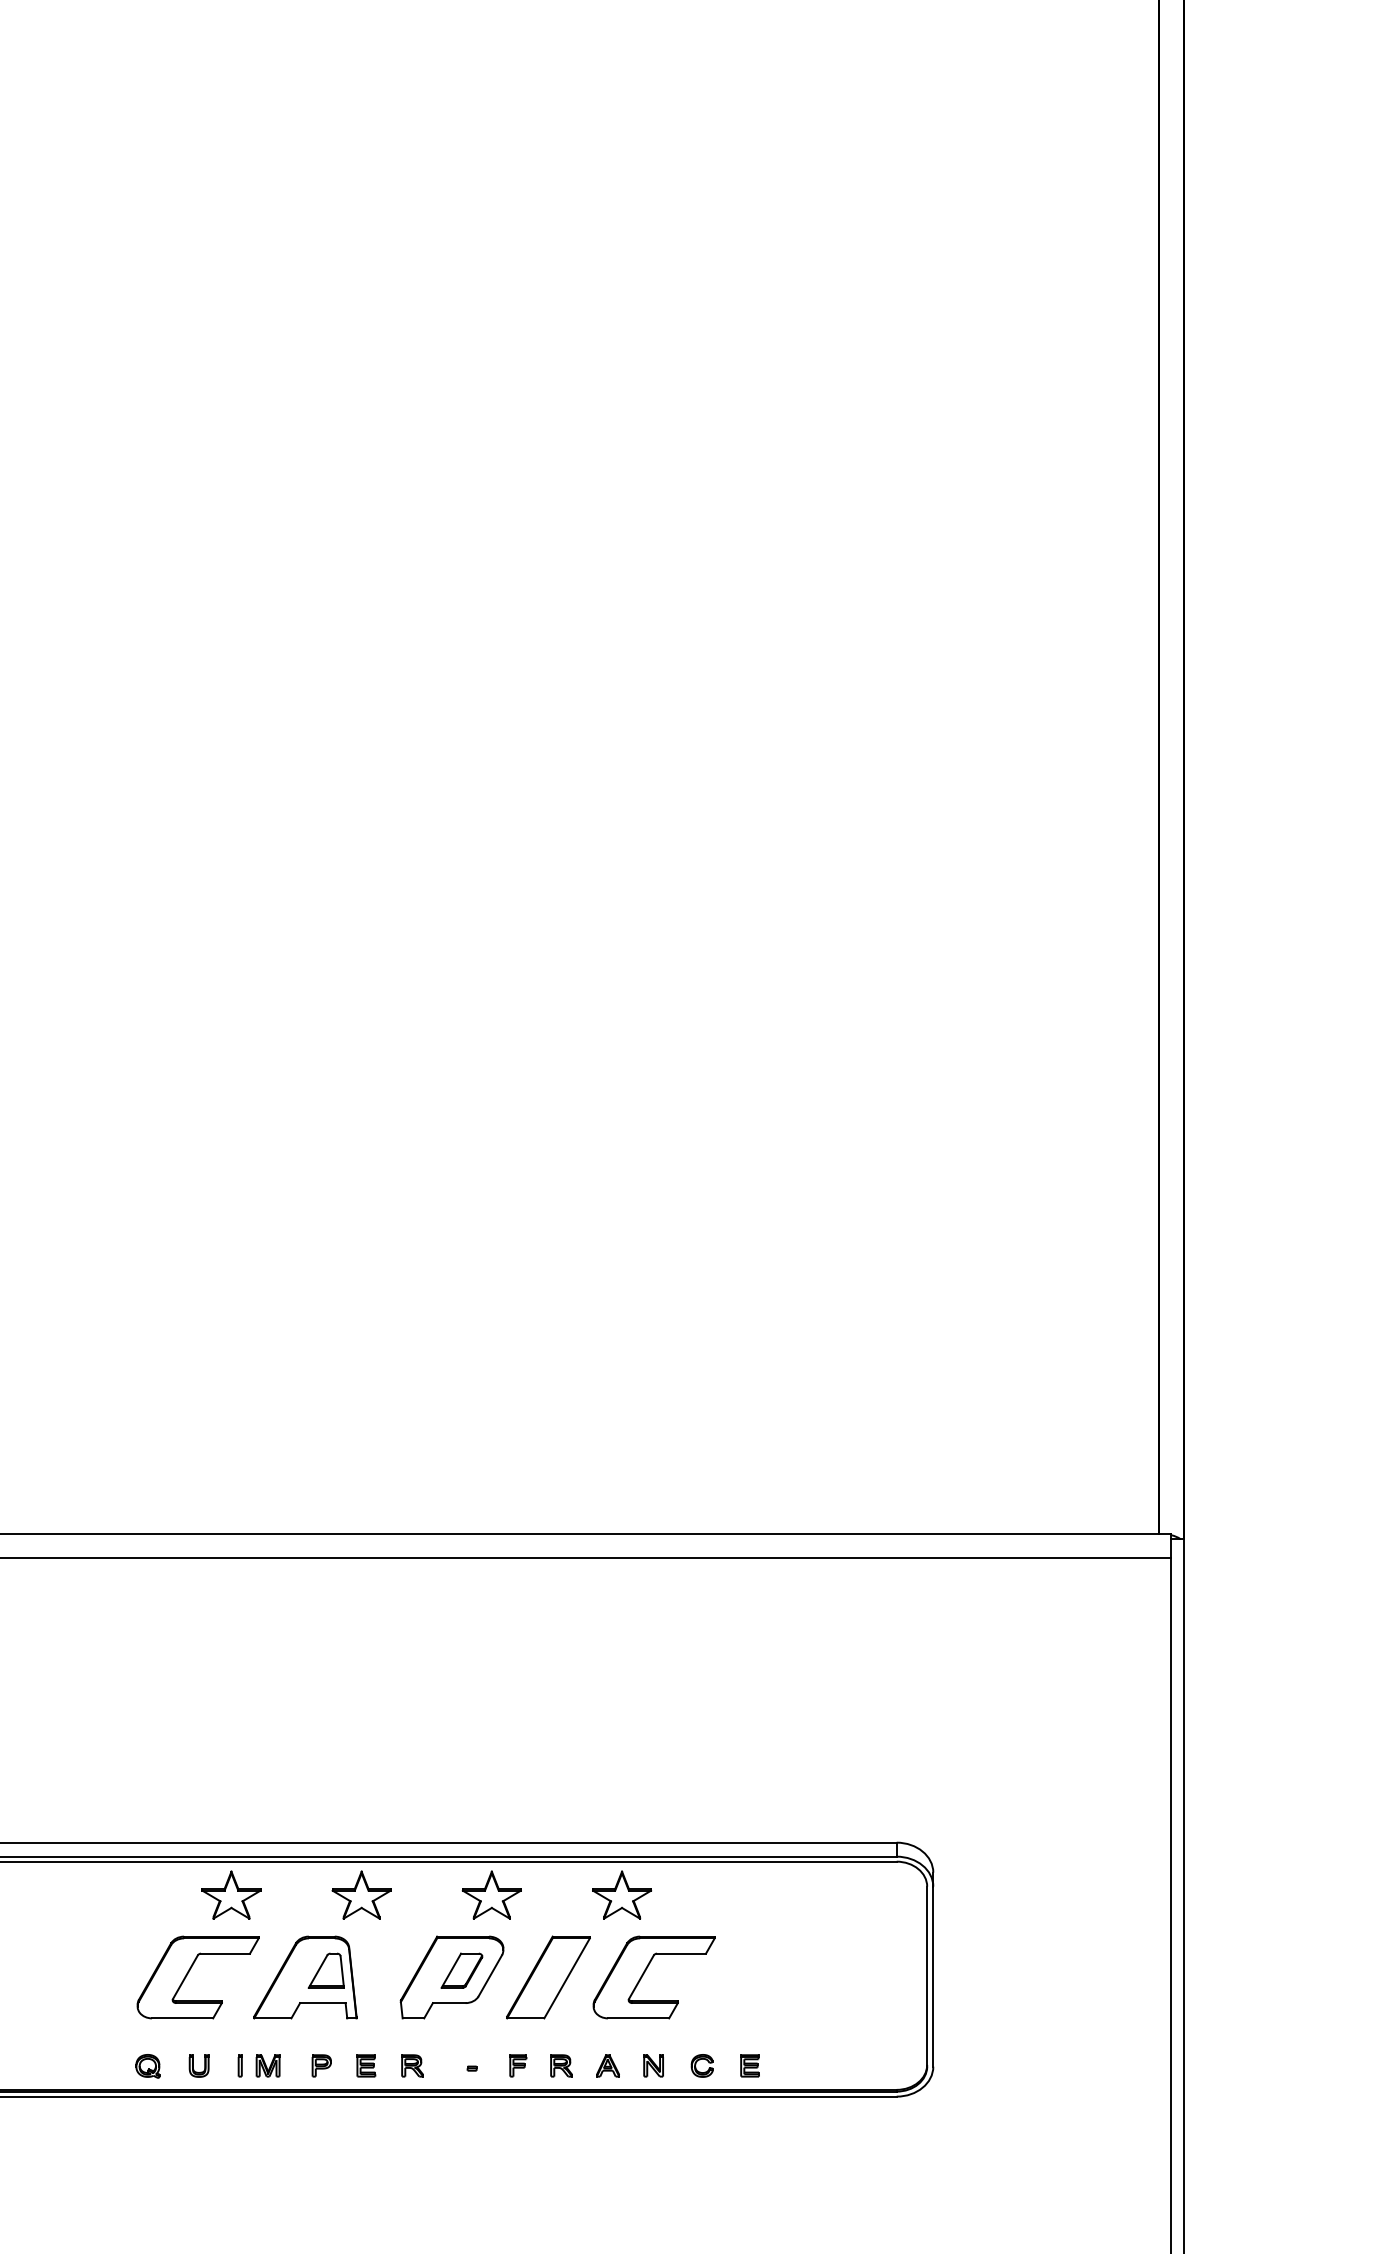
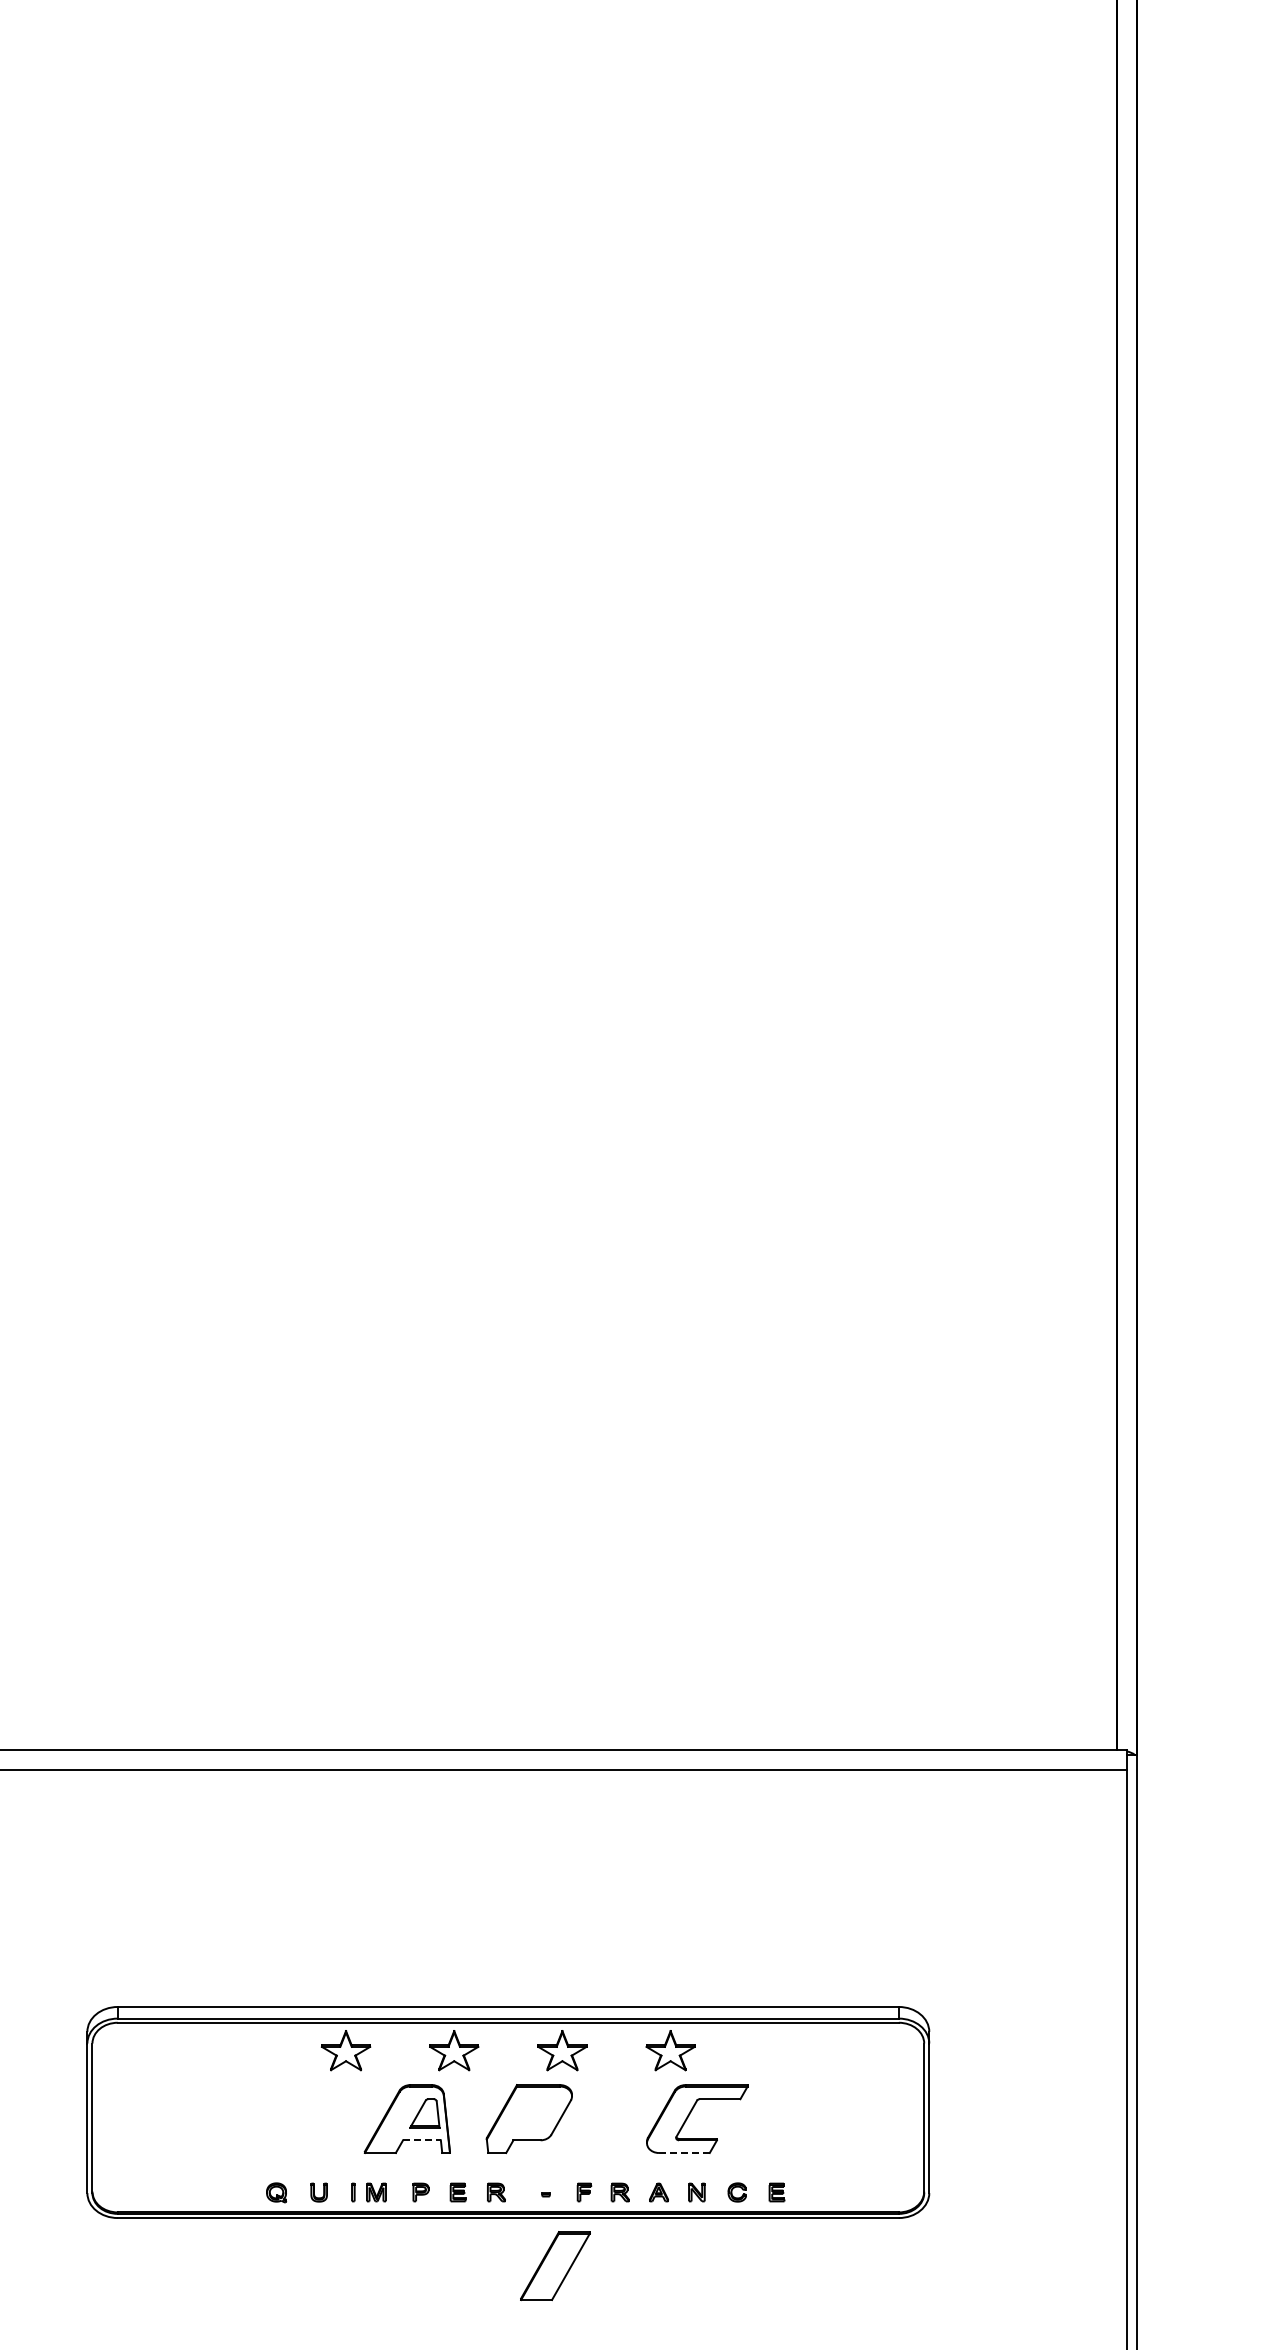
part: (461, 1970) -> (537, 2113), removed
part: (189, 1972) -> (311, 2114), removed
part: (548, 1976) -> (555, 2265), moved
line: (322, 2003) -> (421, 2140), solid -> dashed
line: (638, 2018) -> (684, 2153), solid -> dashed

